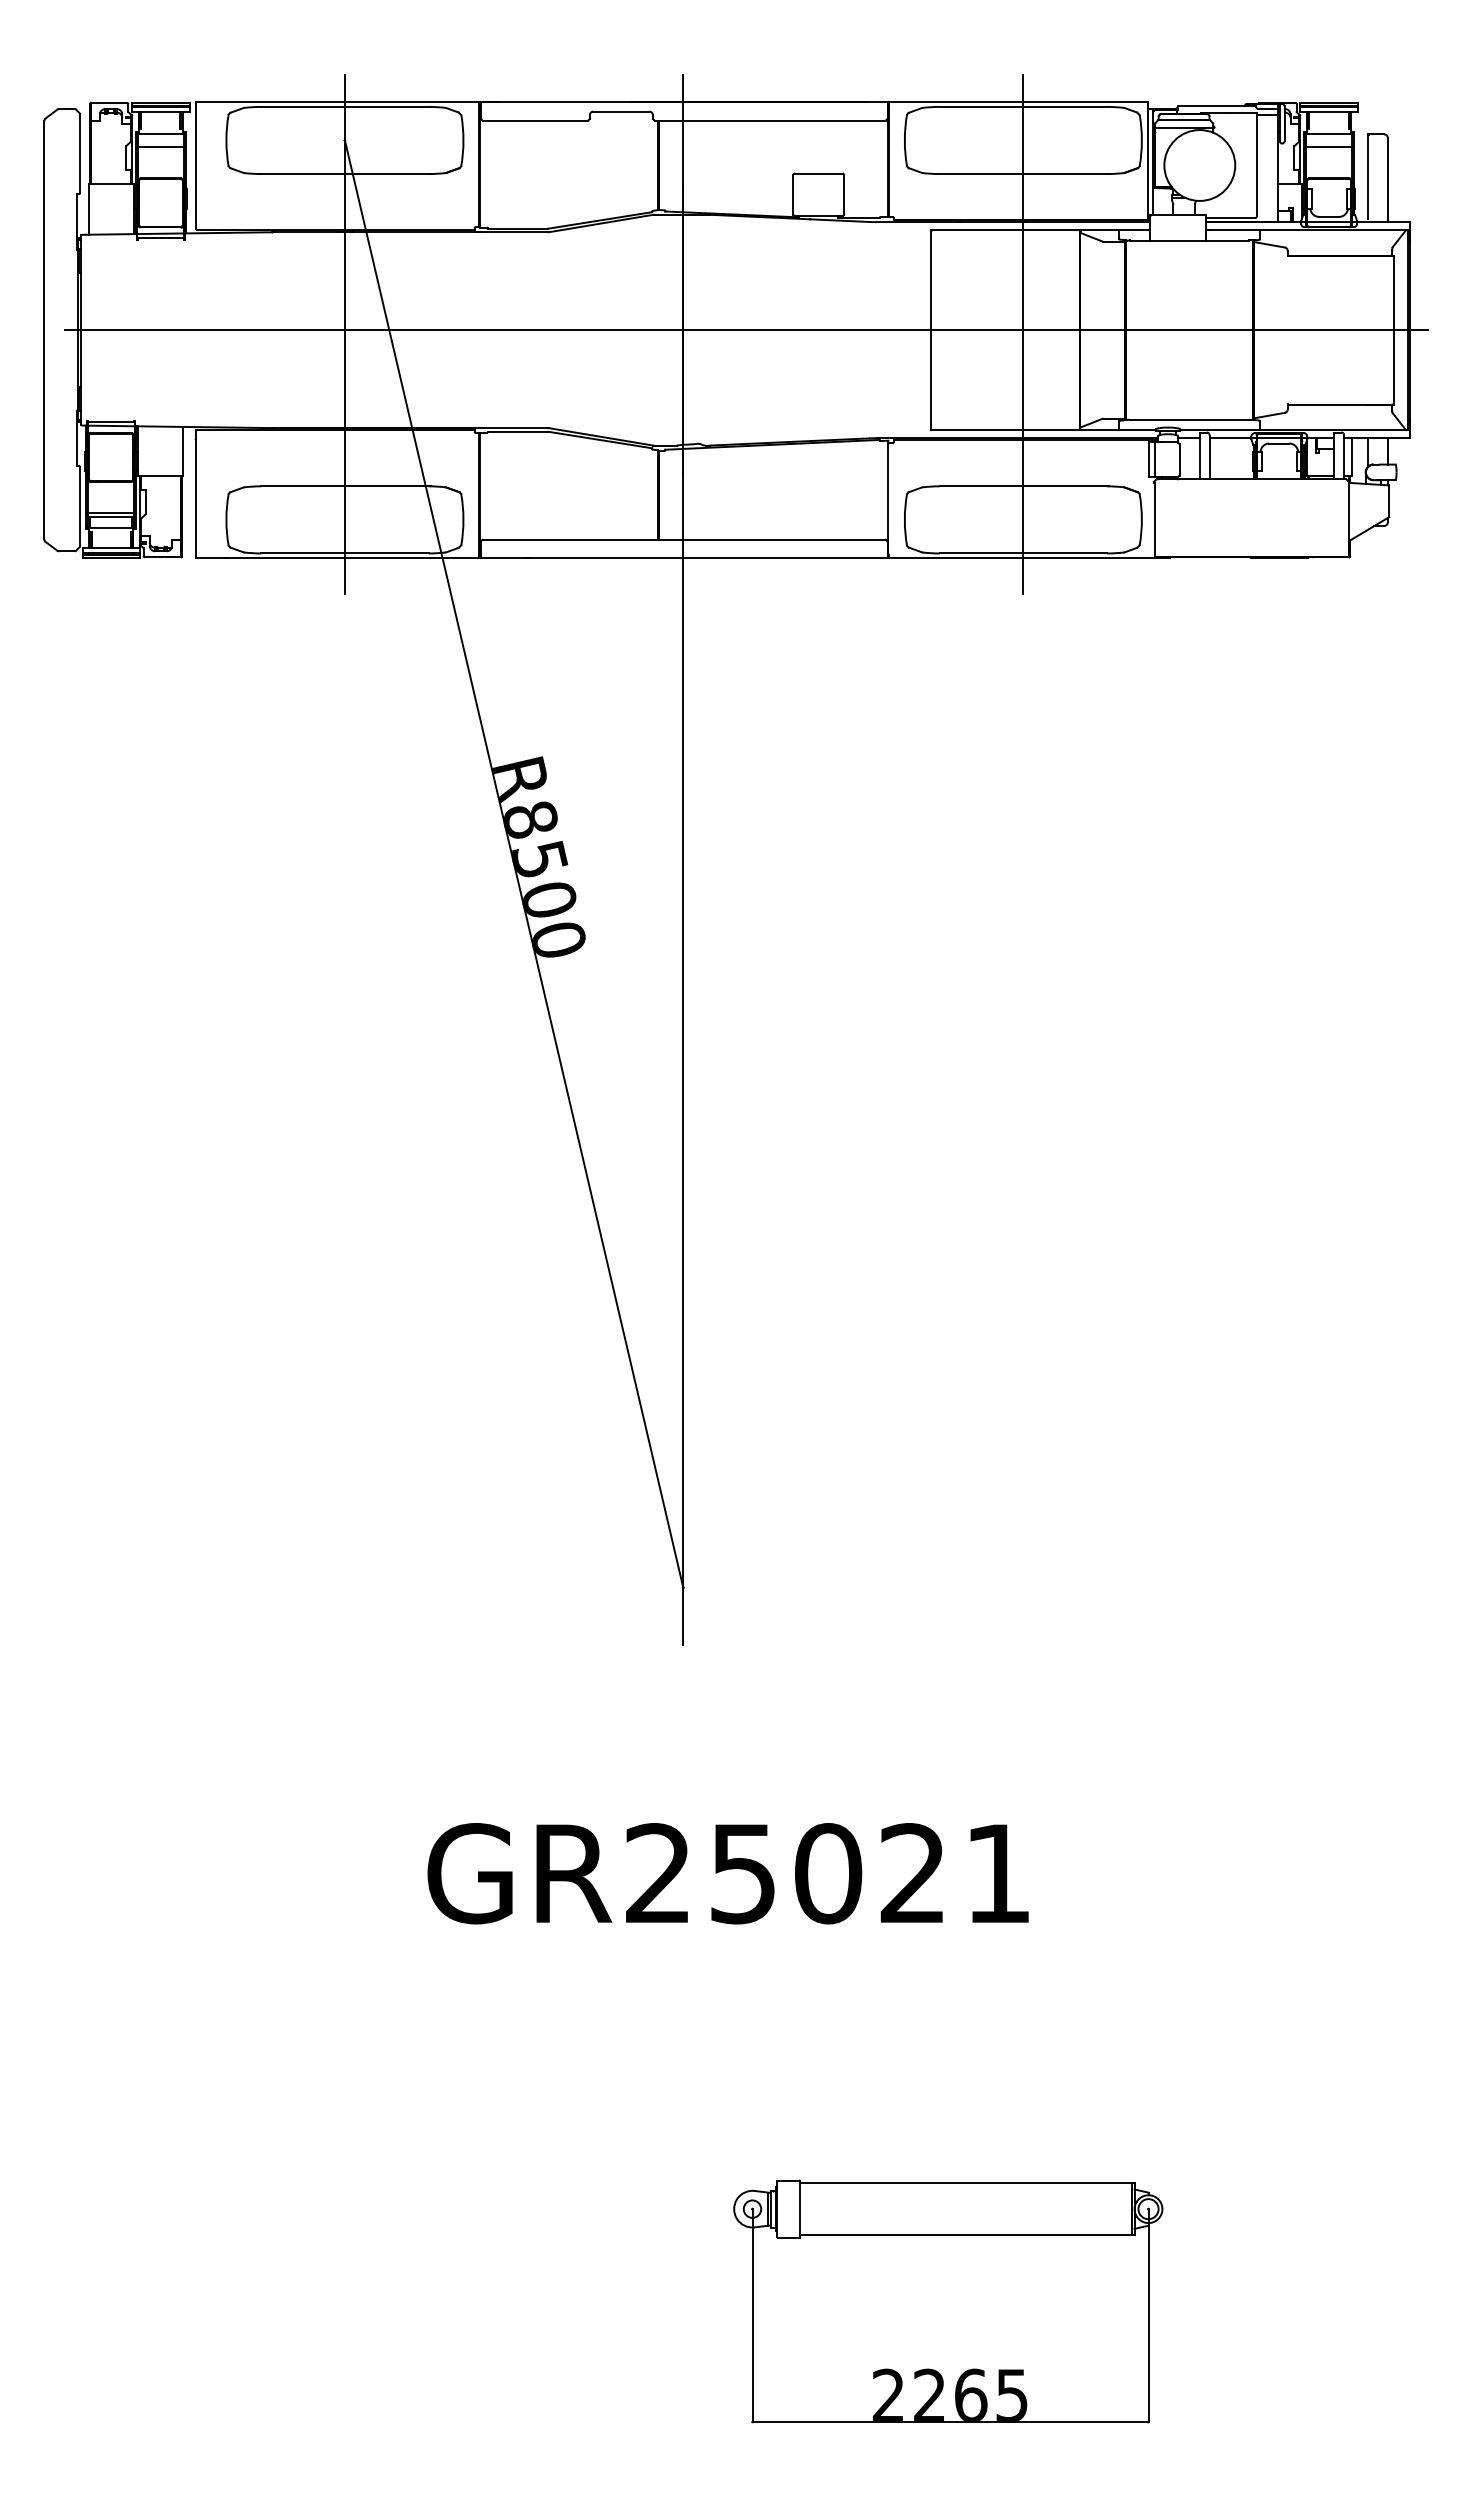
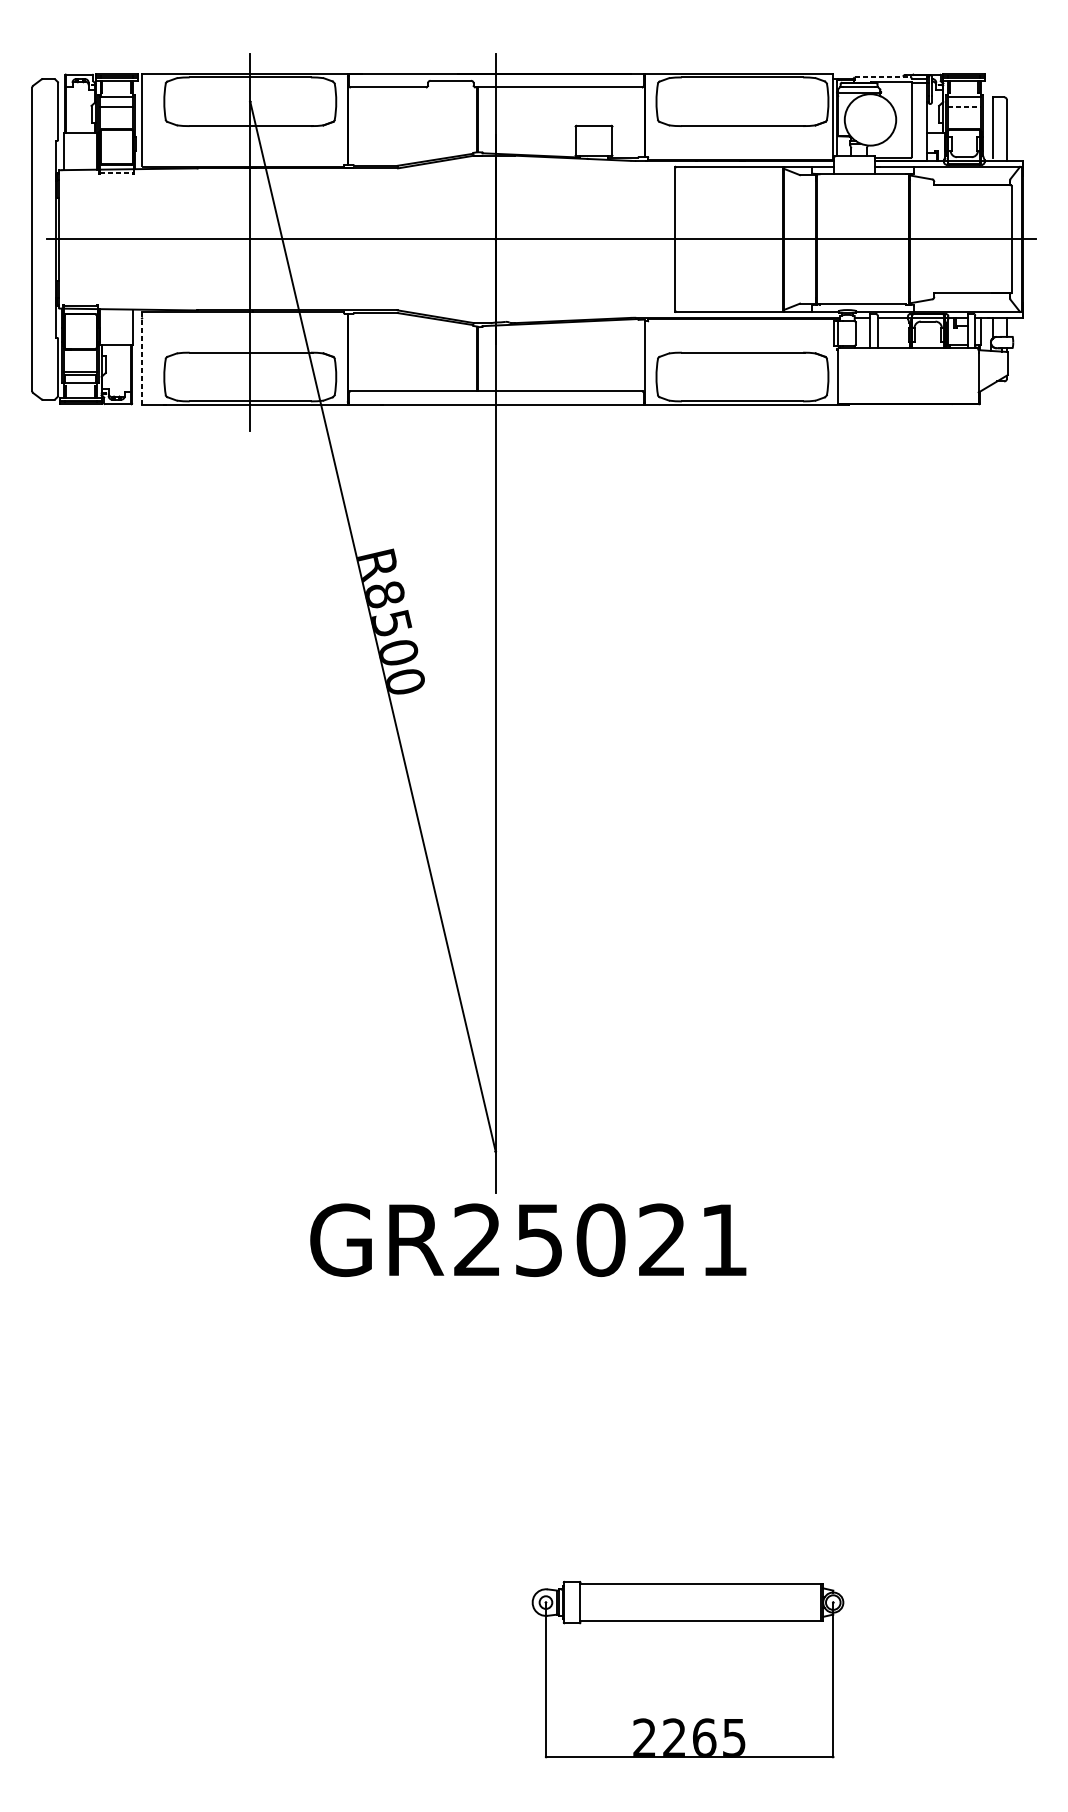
line: (1216, 105) -> (882, 76), solid -> dashed
line: (1329, 147) -> (964, 106), solid -> dashed
line: (161, 238) -> (117, 172), solid -> dashed
line: (1023, 334) -> (742, 242), removed
line: (195, 493) -> (141, 357), solid -> dashed
text: (727, 1873) -> (527, 1240), moved

